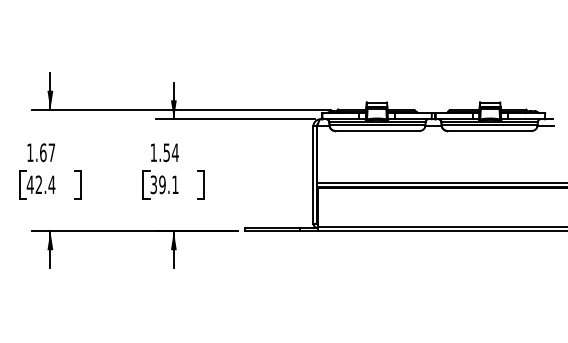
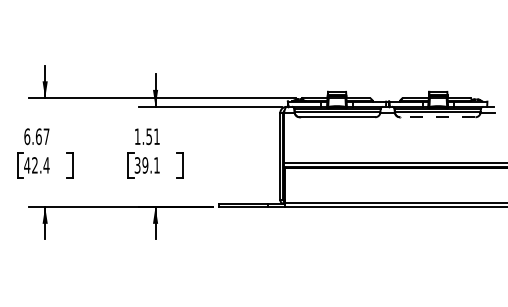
line: (489, 131) -> (437, 117), solid -> dashed
text: (30, 152) -> (27, 136), 1.67 -> 6.67
text: (174, 152) -> (156, 136), 1.54 -> 1.51

